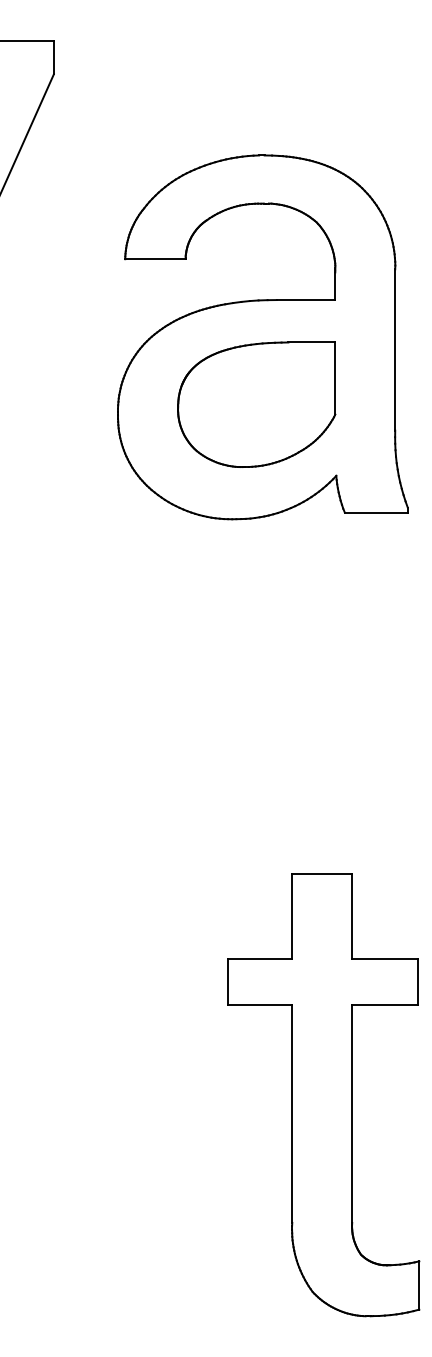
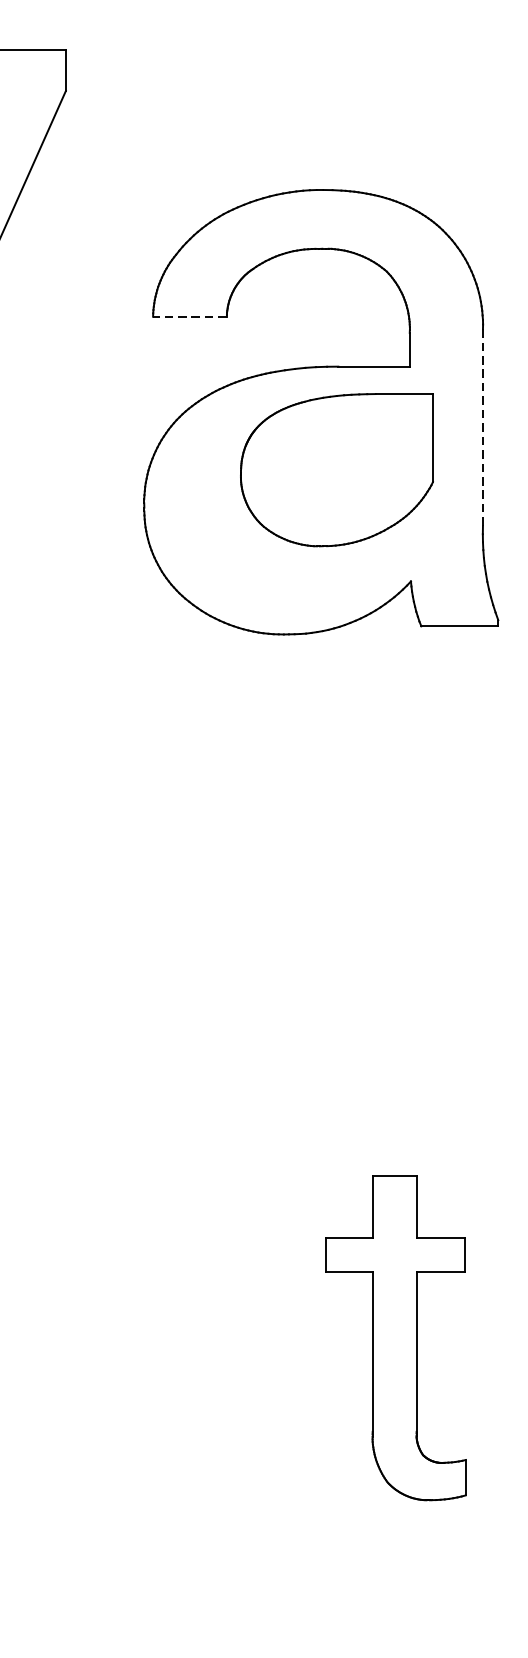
line: (154, 259) -> (188, 317), solid -> dashed
line: (395, 350) -> (483, 428), solid -> dashed
part: (256, 404) -> (336, 469), moved
part: (323, 1095) -> (395, 1338), size x0.6

